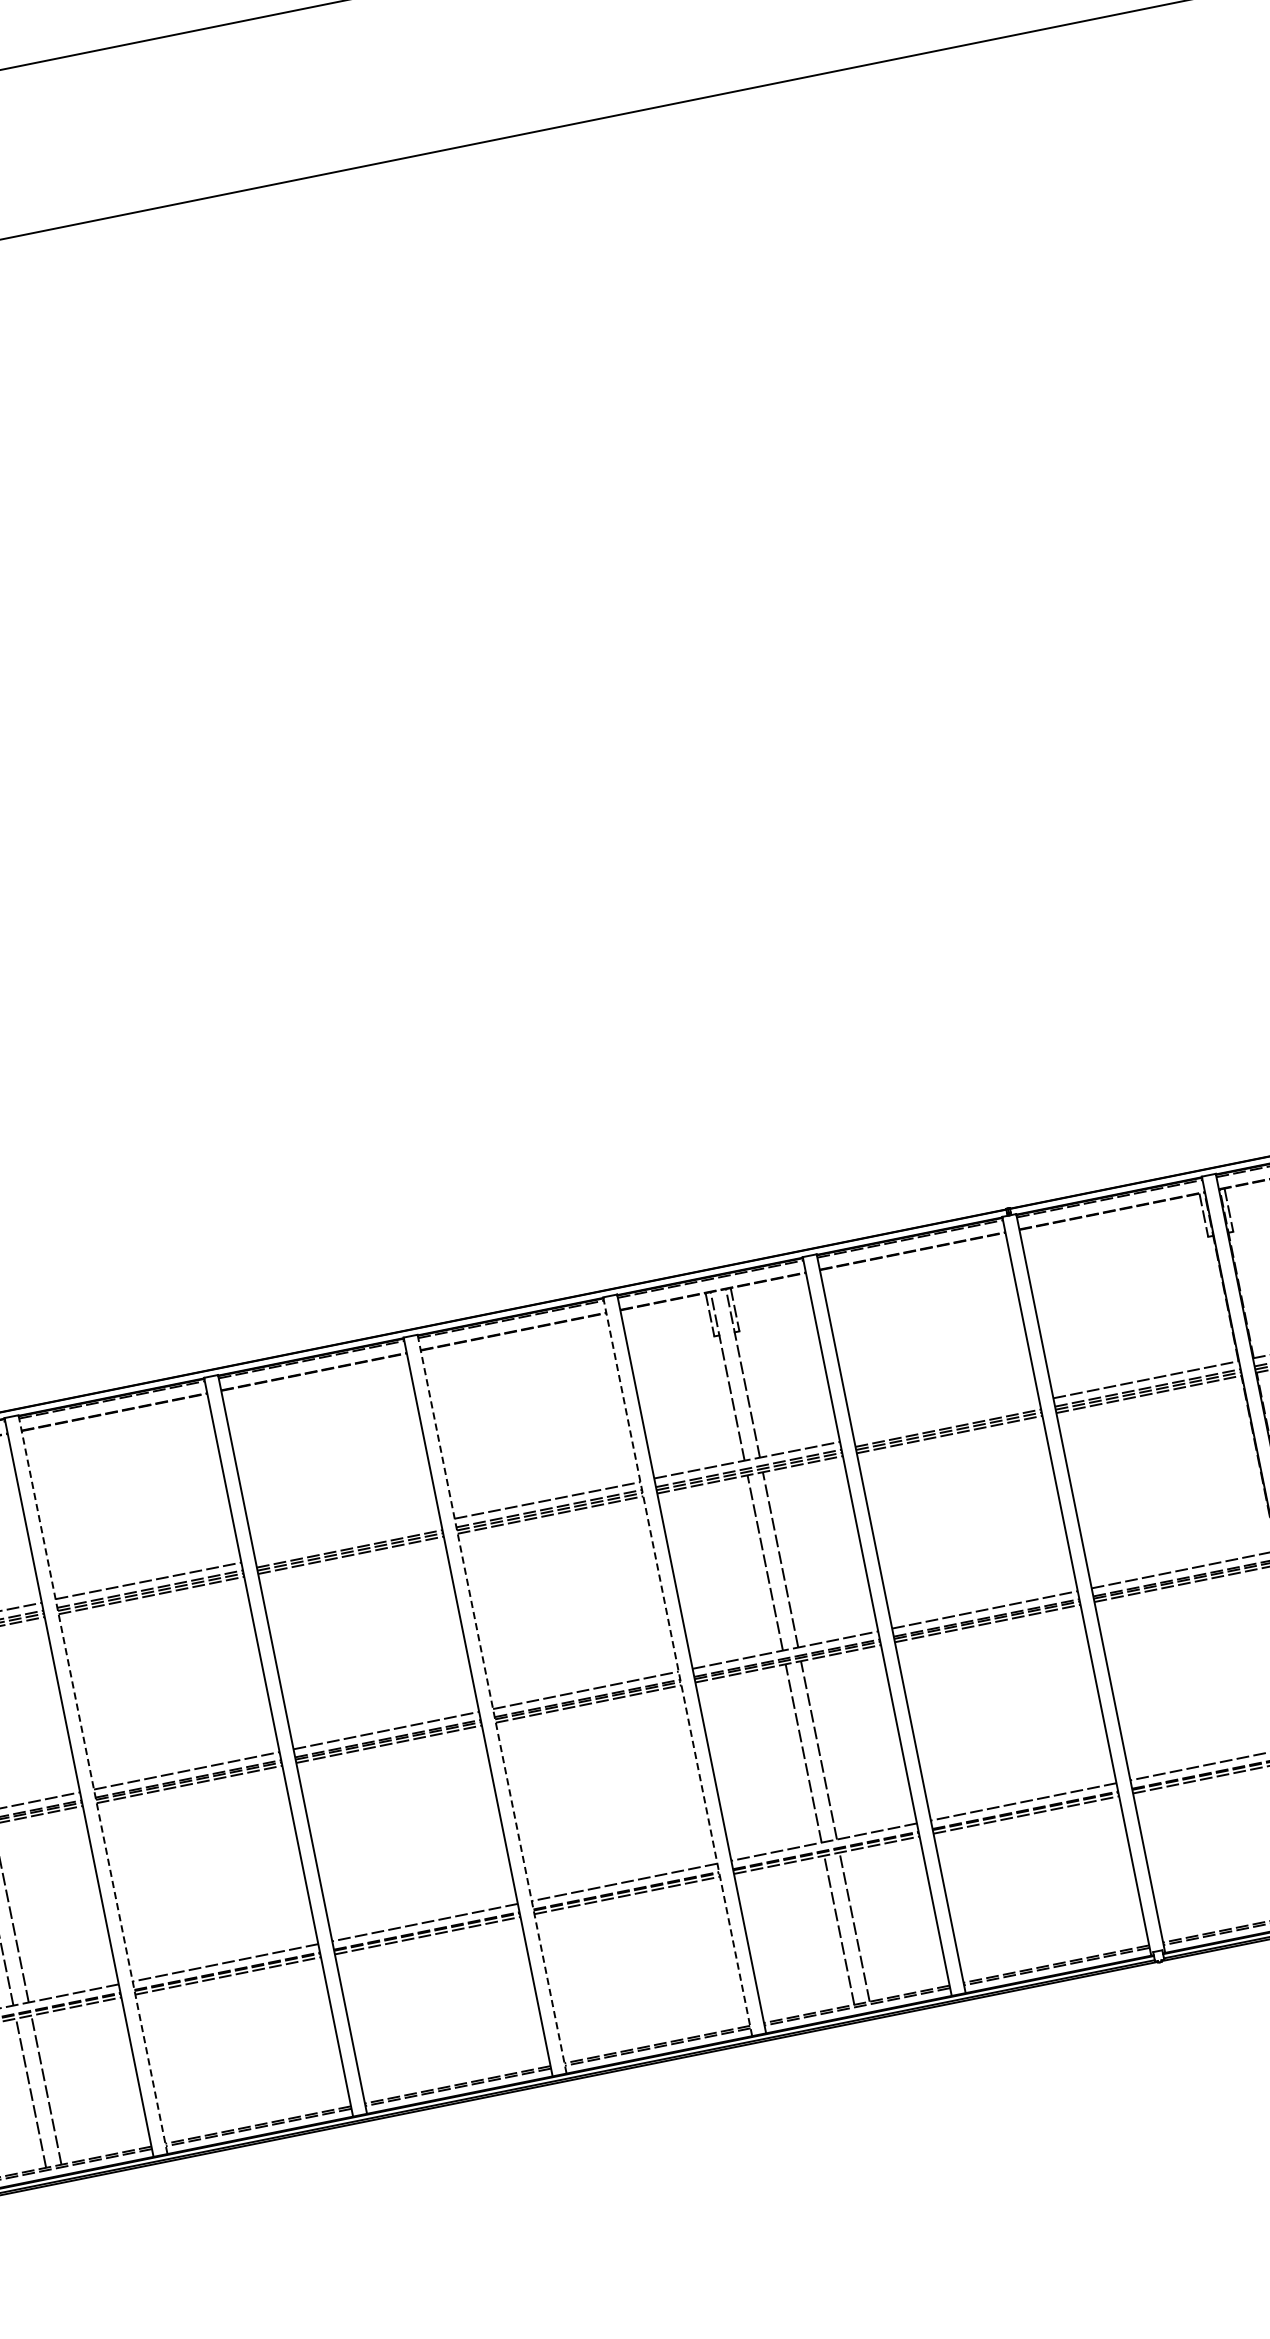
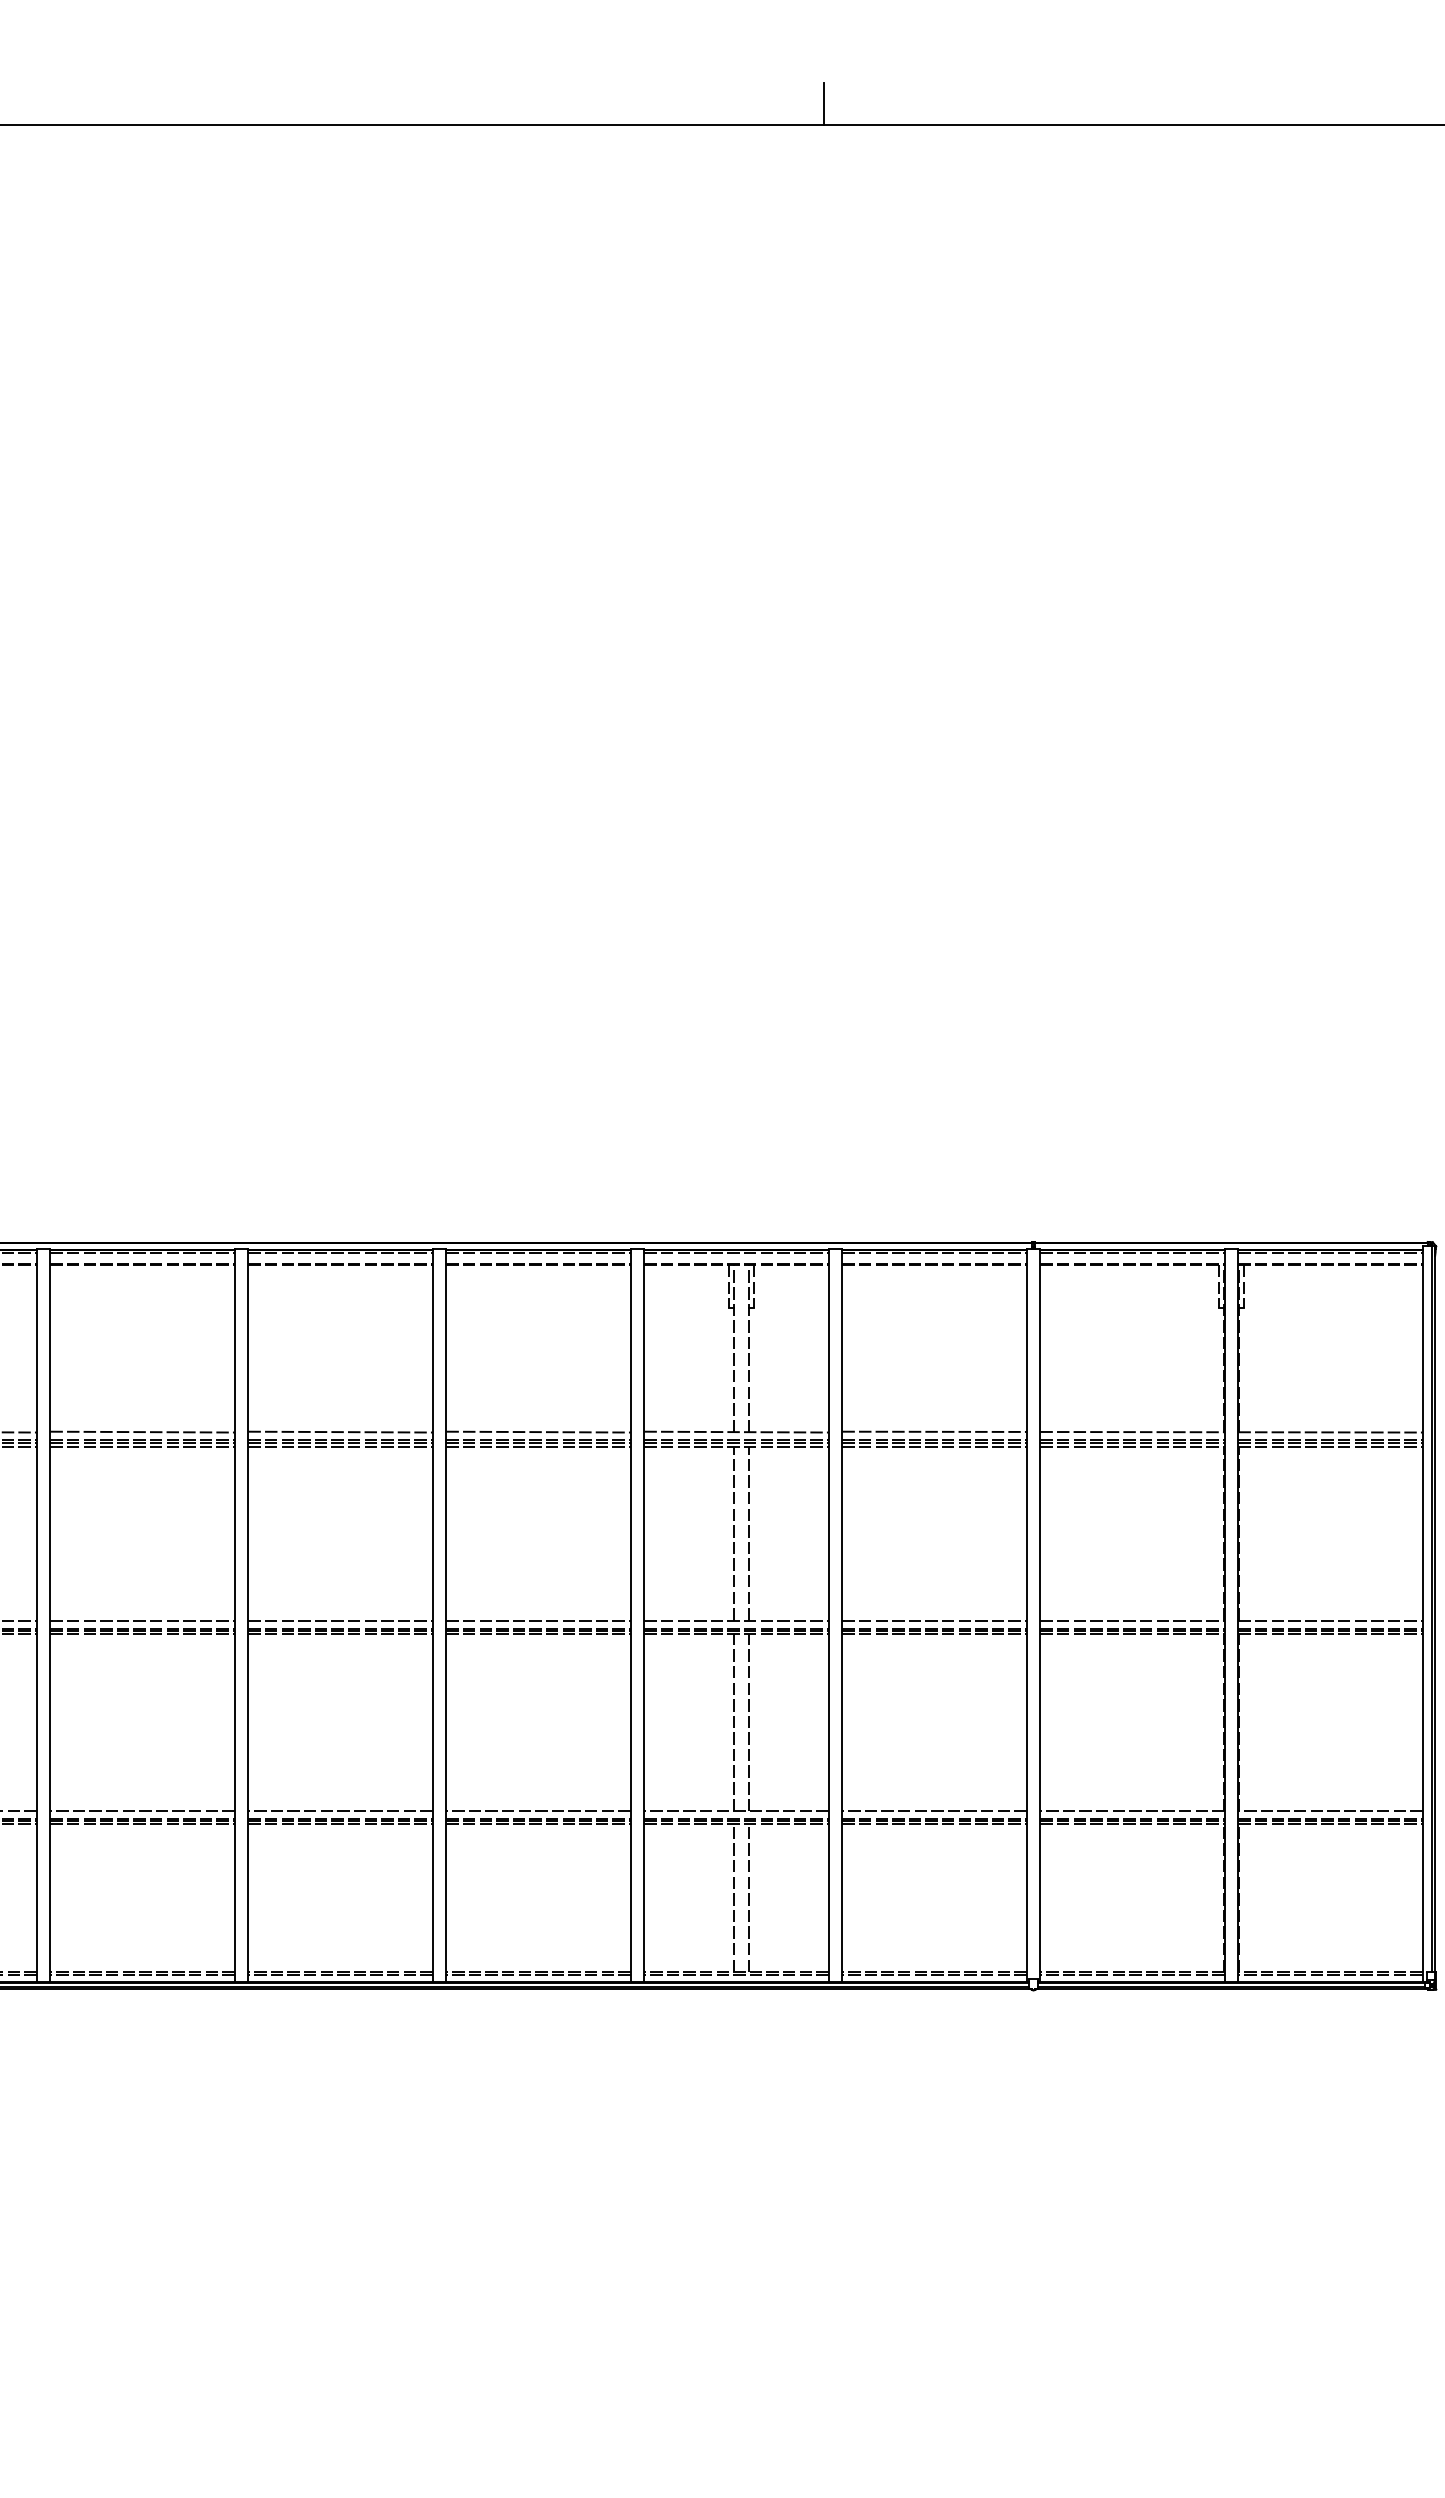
line: (565, 103) -> (824, 103), added
line: (946, 1419) -> (934, 1431), added
line: (347, 1540) -> (340, 1431), added
line: (677, 1666) -> (630, 1615), dashed -> solid
line: (492, 1703) -> (446, 1615), dashed -> solid
line: (93, 1784) -> (50, 1615), dashed -> solid

